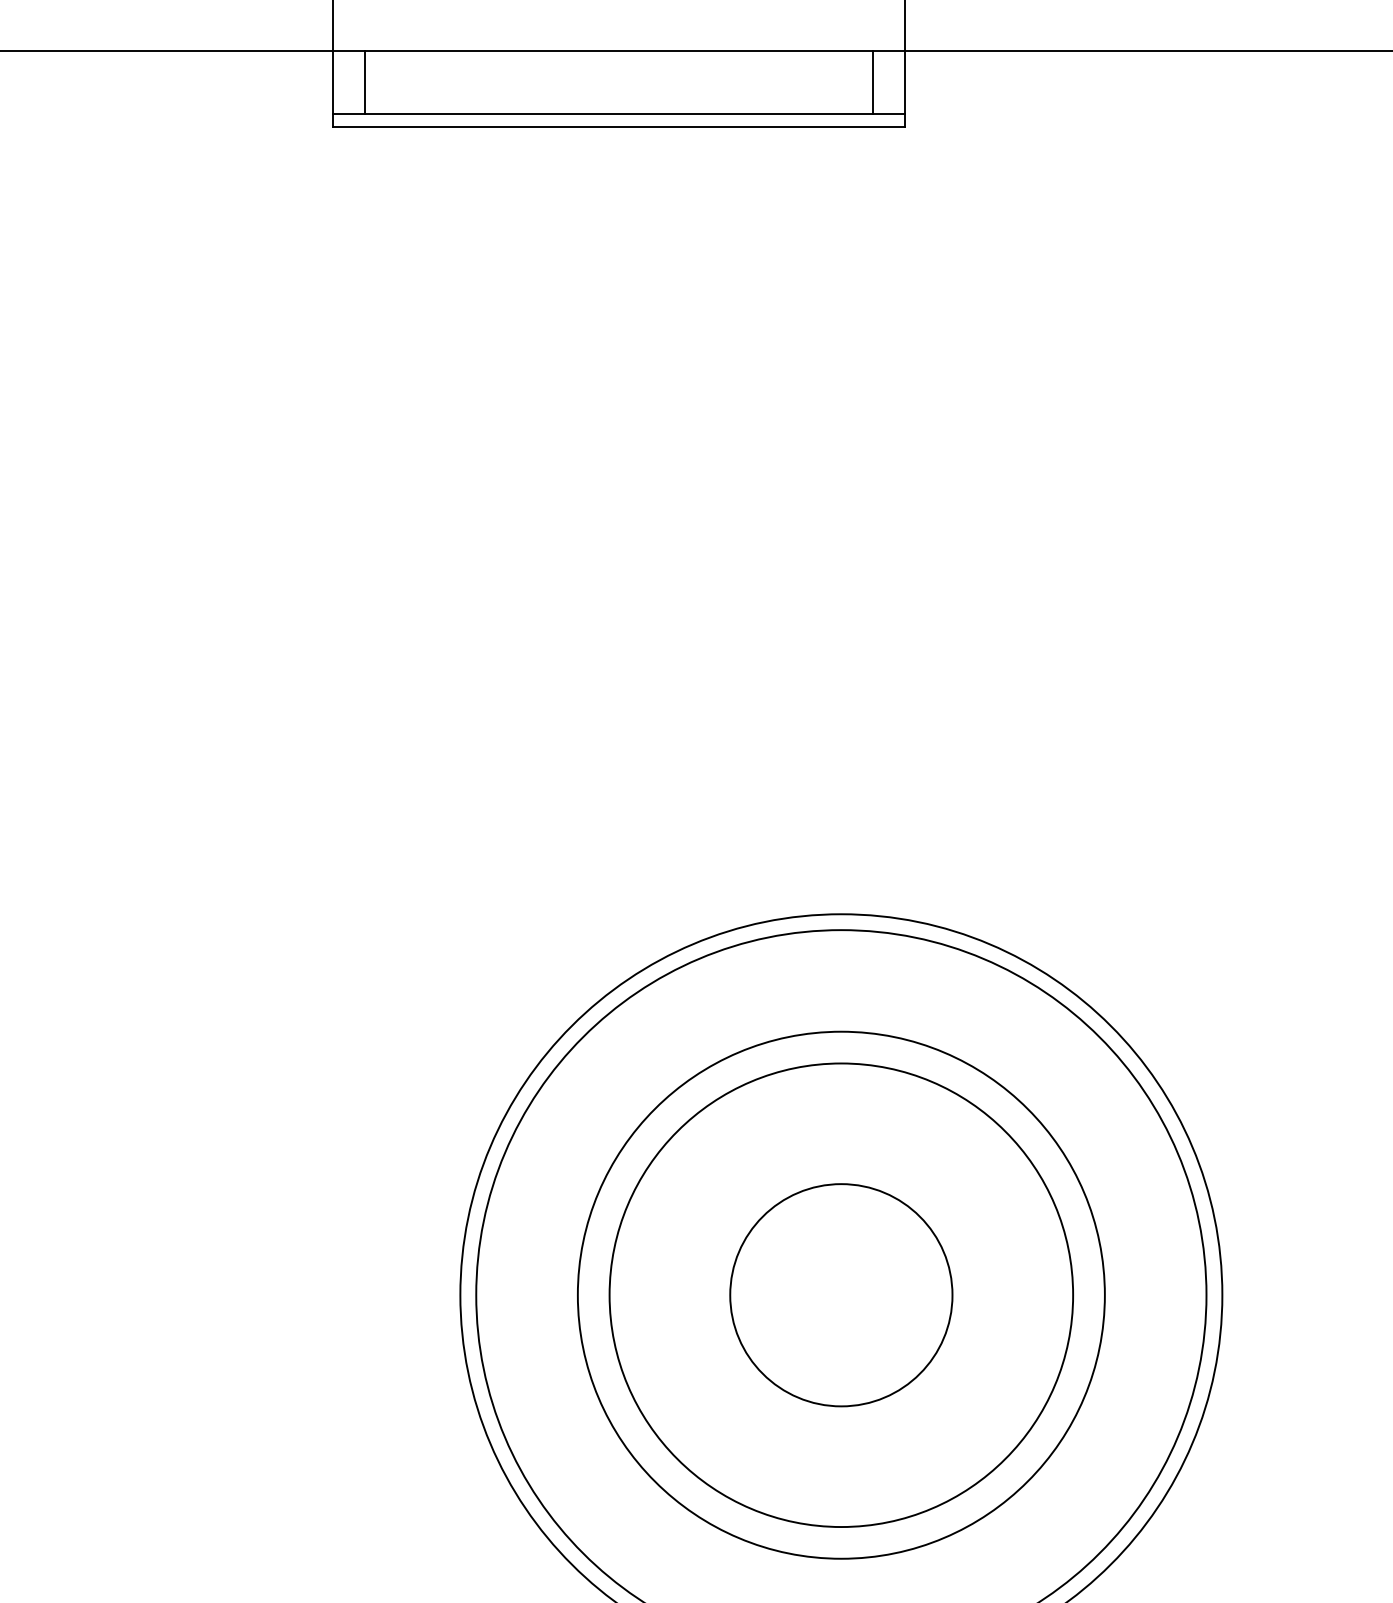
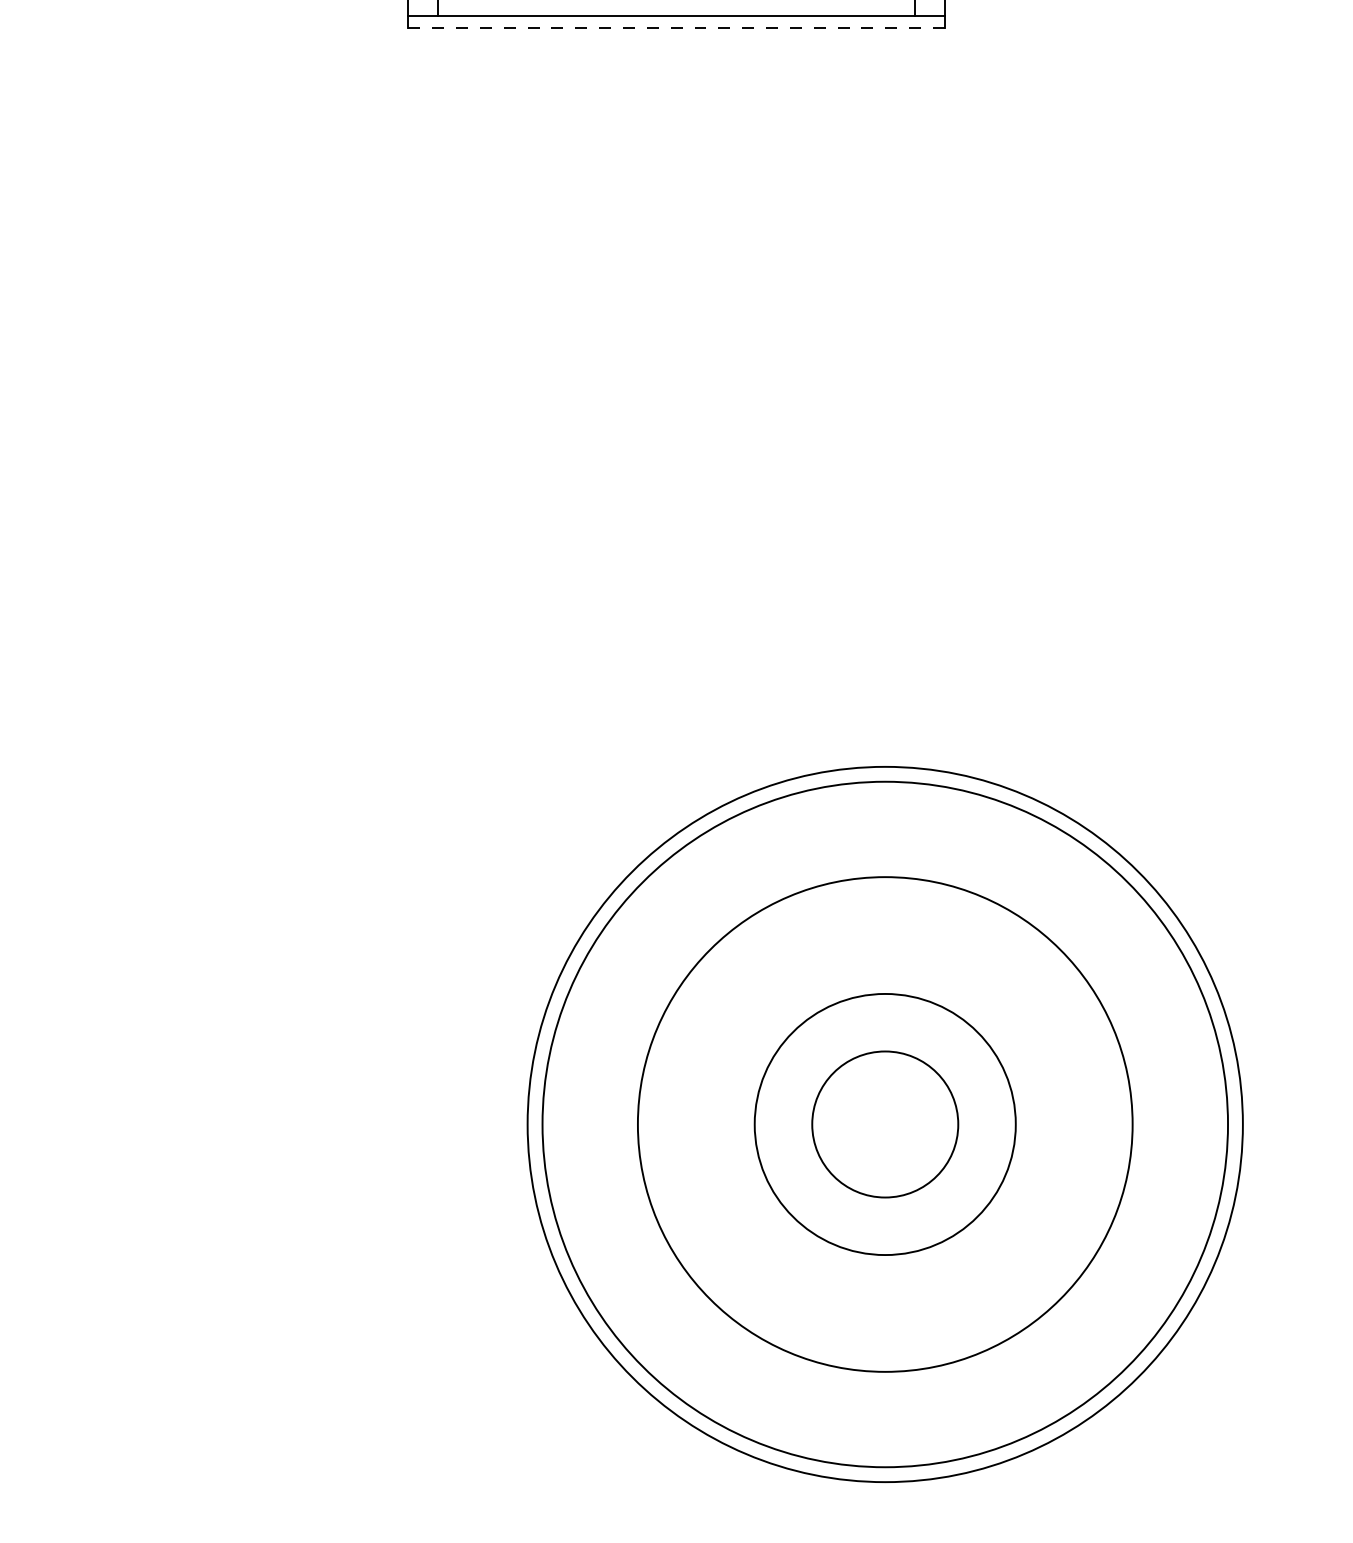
line: (618, 126) -> (676, 27), solid -> dashed
circle: (840, 1295) -> (884, 1124), size x0.6
circle: (840, 1295) -> (884, 1124), size x0.7

